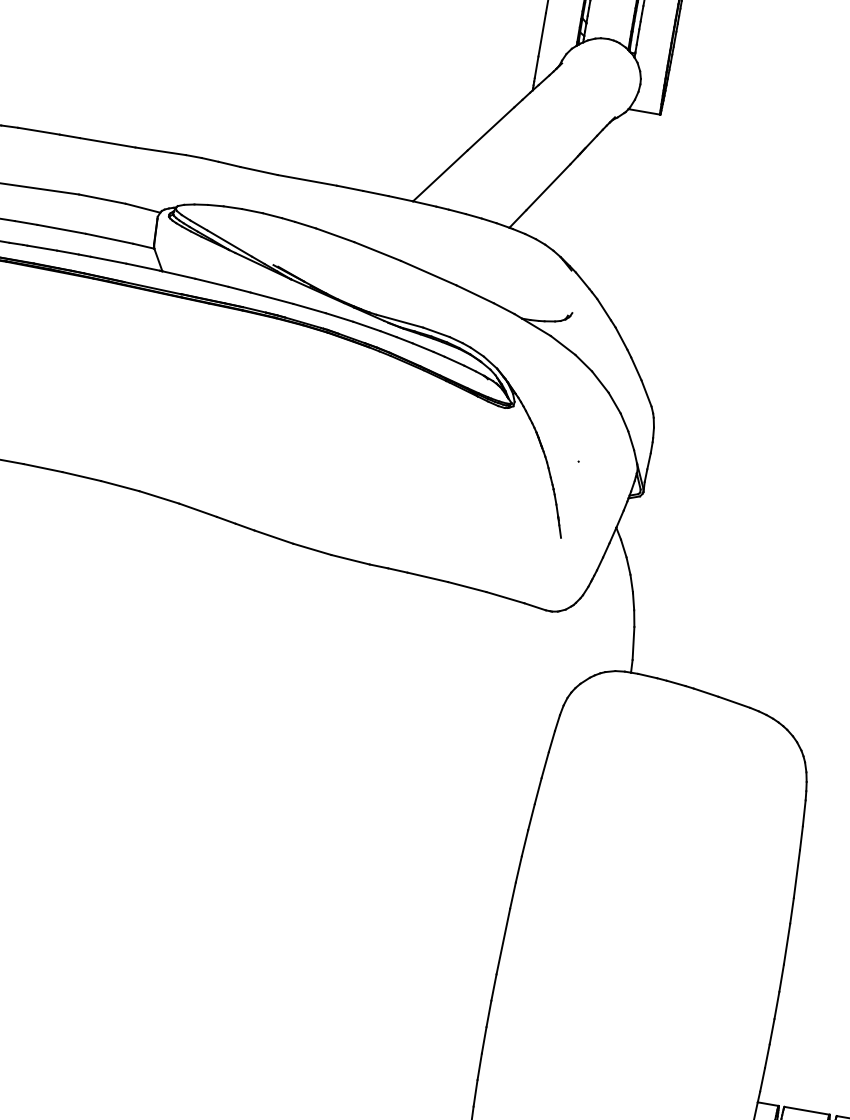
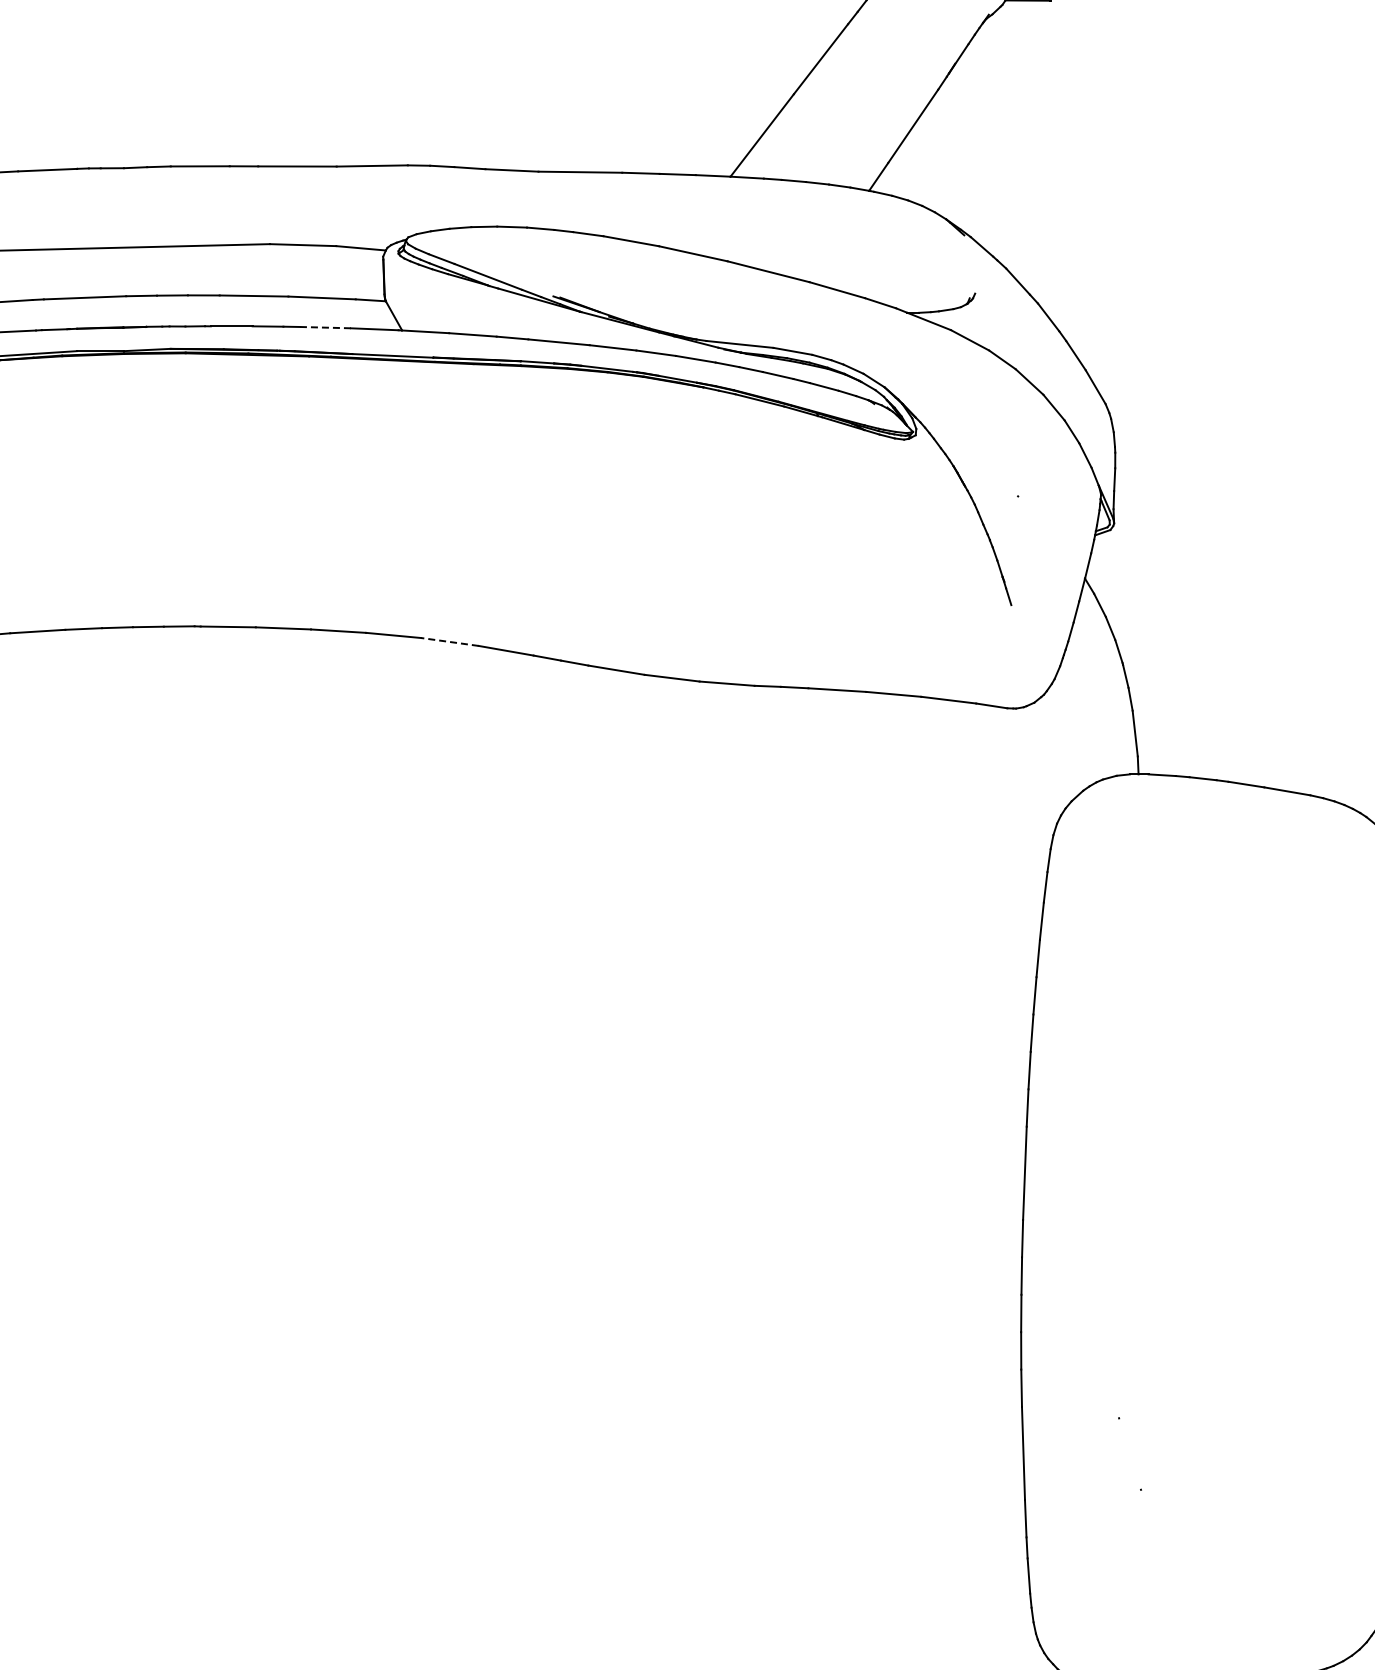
line: (108, 260) -> (325, 327), solid -> dashed
line: (159, 497) -> (449, 641), solid -> dashed

